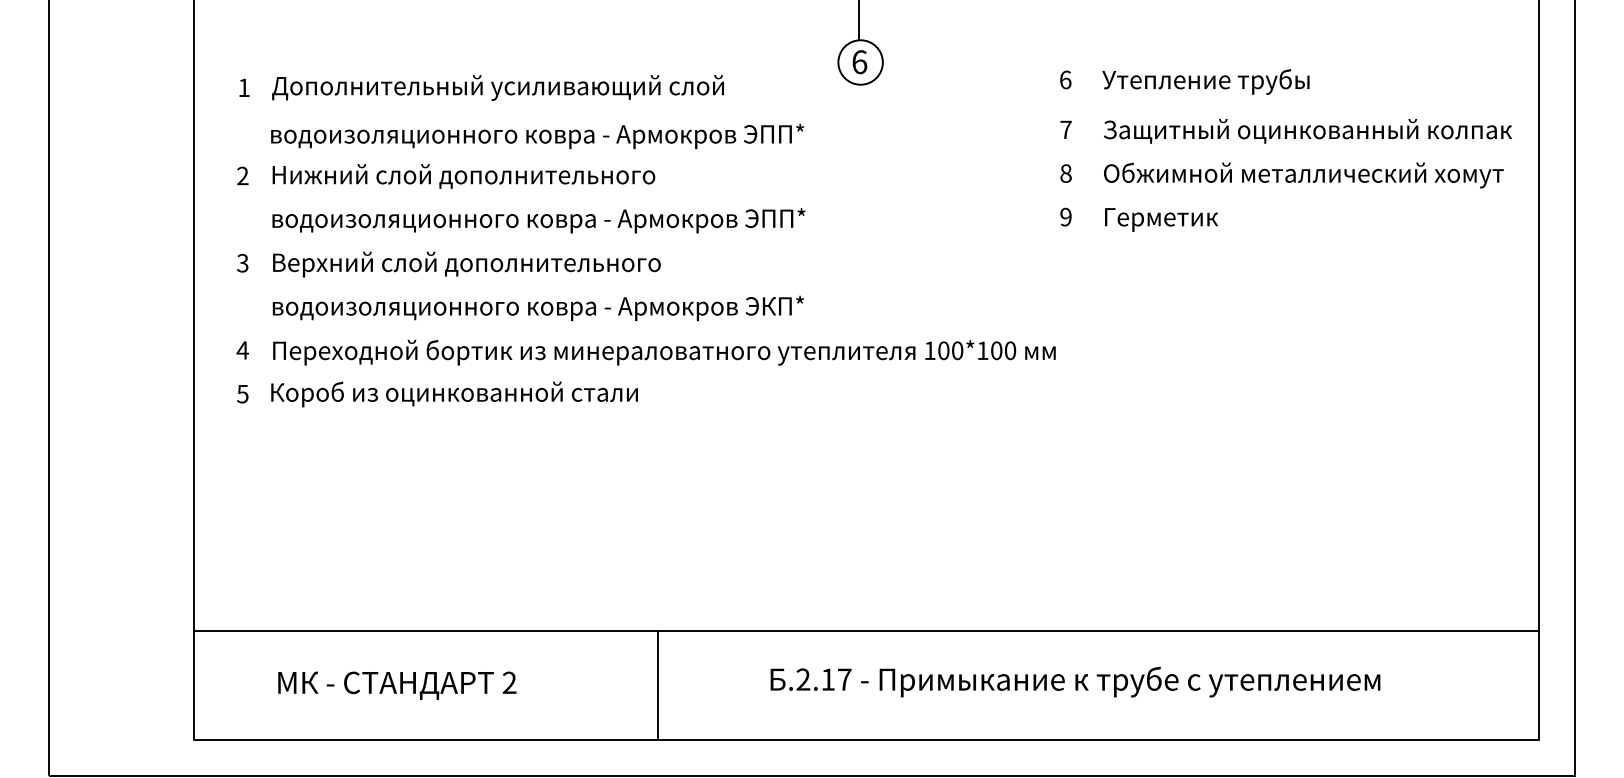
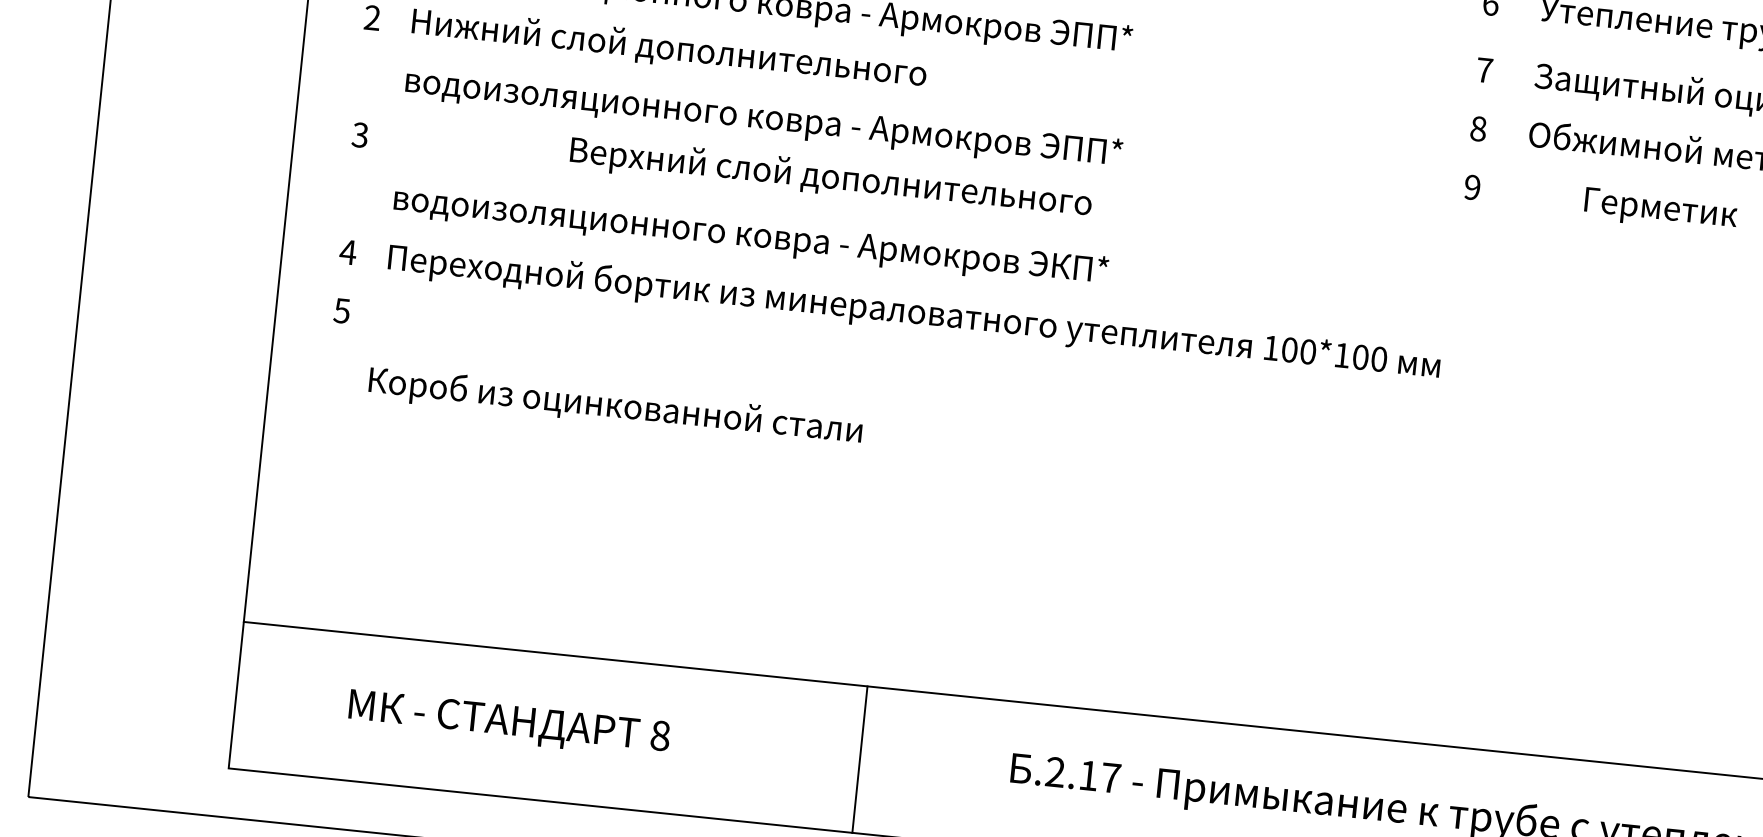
text: (1161, 219) -> (1660, 210), moved
text: (466, 264) -> (830, 178), moved
text: (454, 394) -> (615, 407), moved
text: (509, 682) -> (660, 735), 2 -> 8

